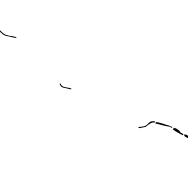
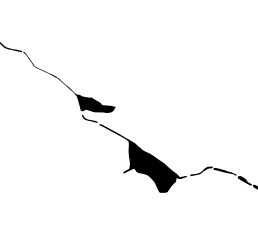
fill: (50, 60) -> (69, 82), added
fill: (103, 114) -> (142, 157), added

